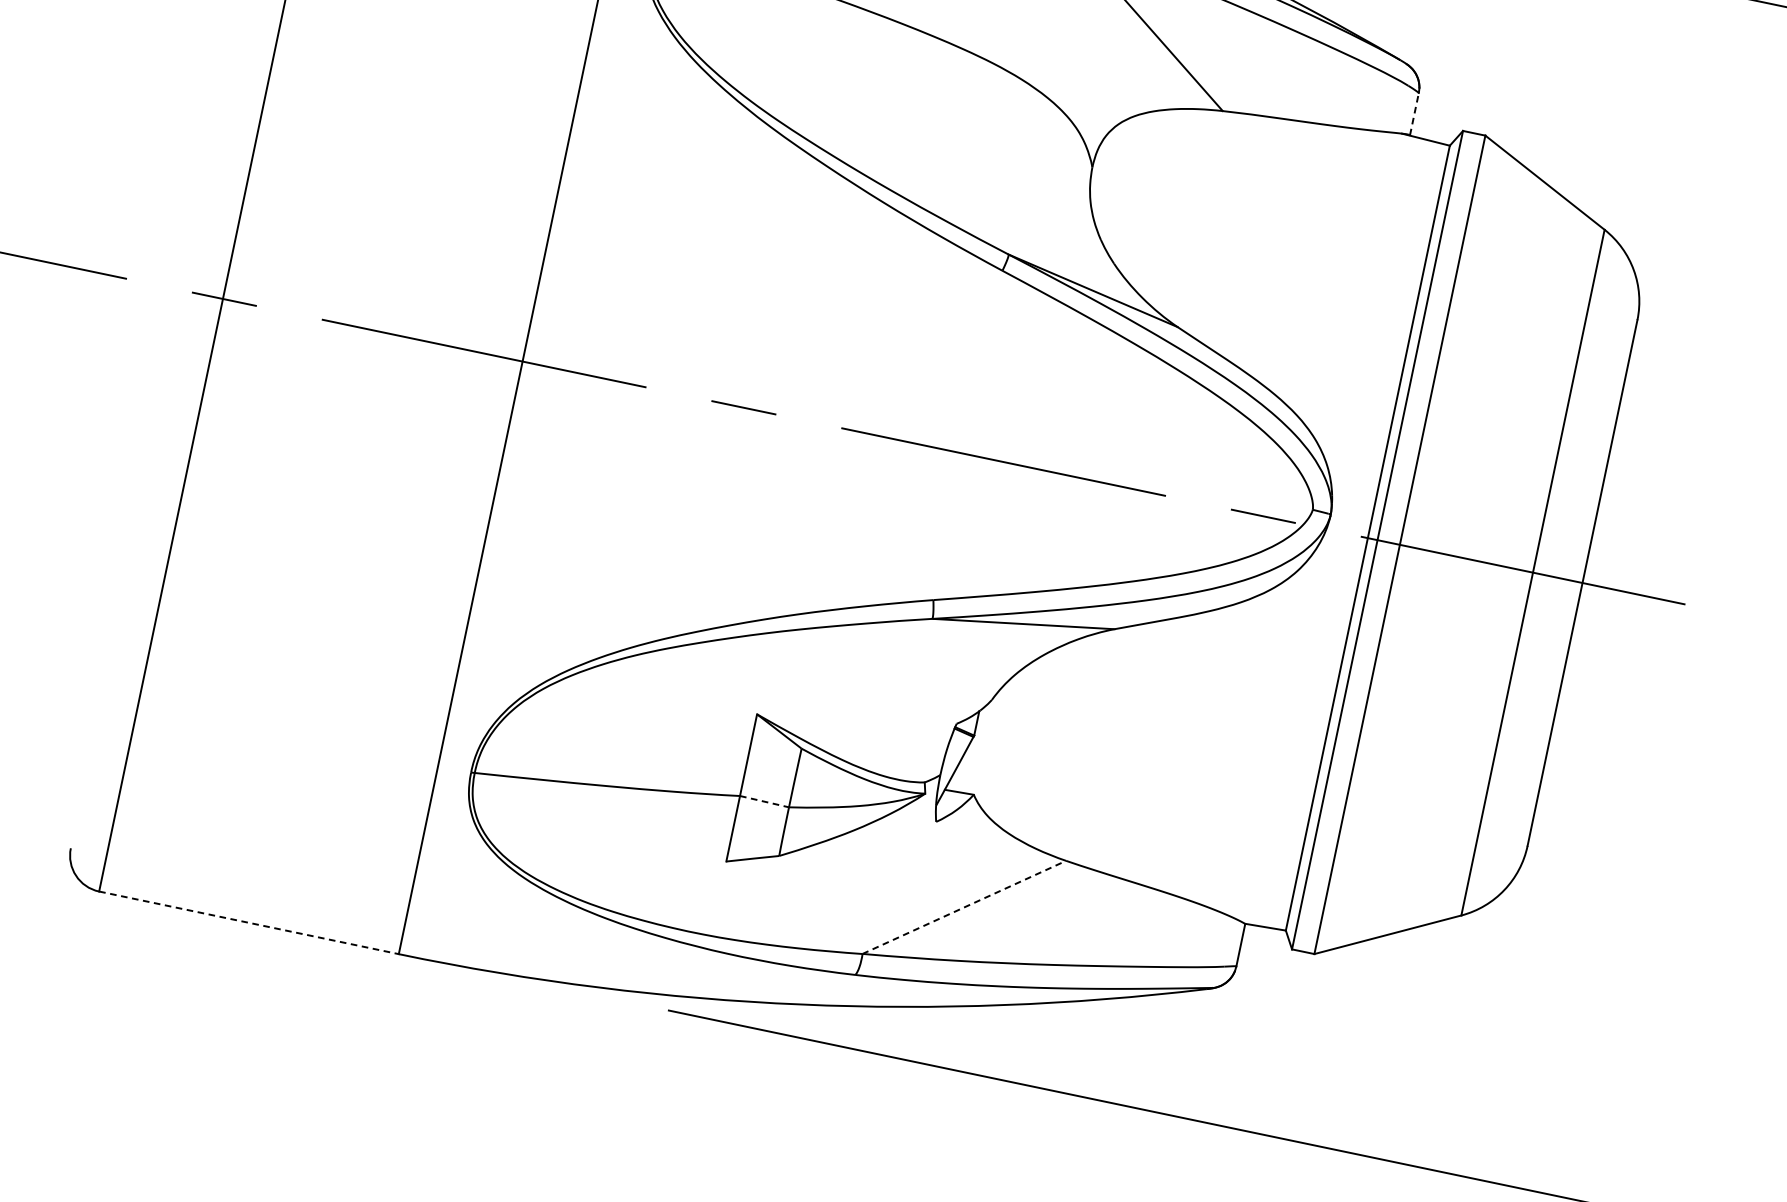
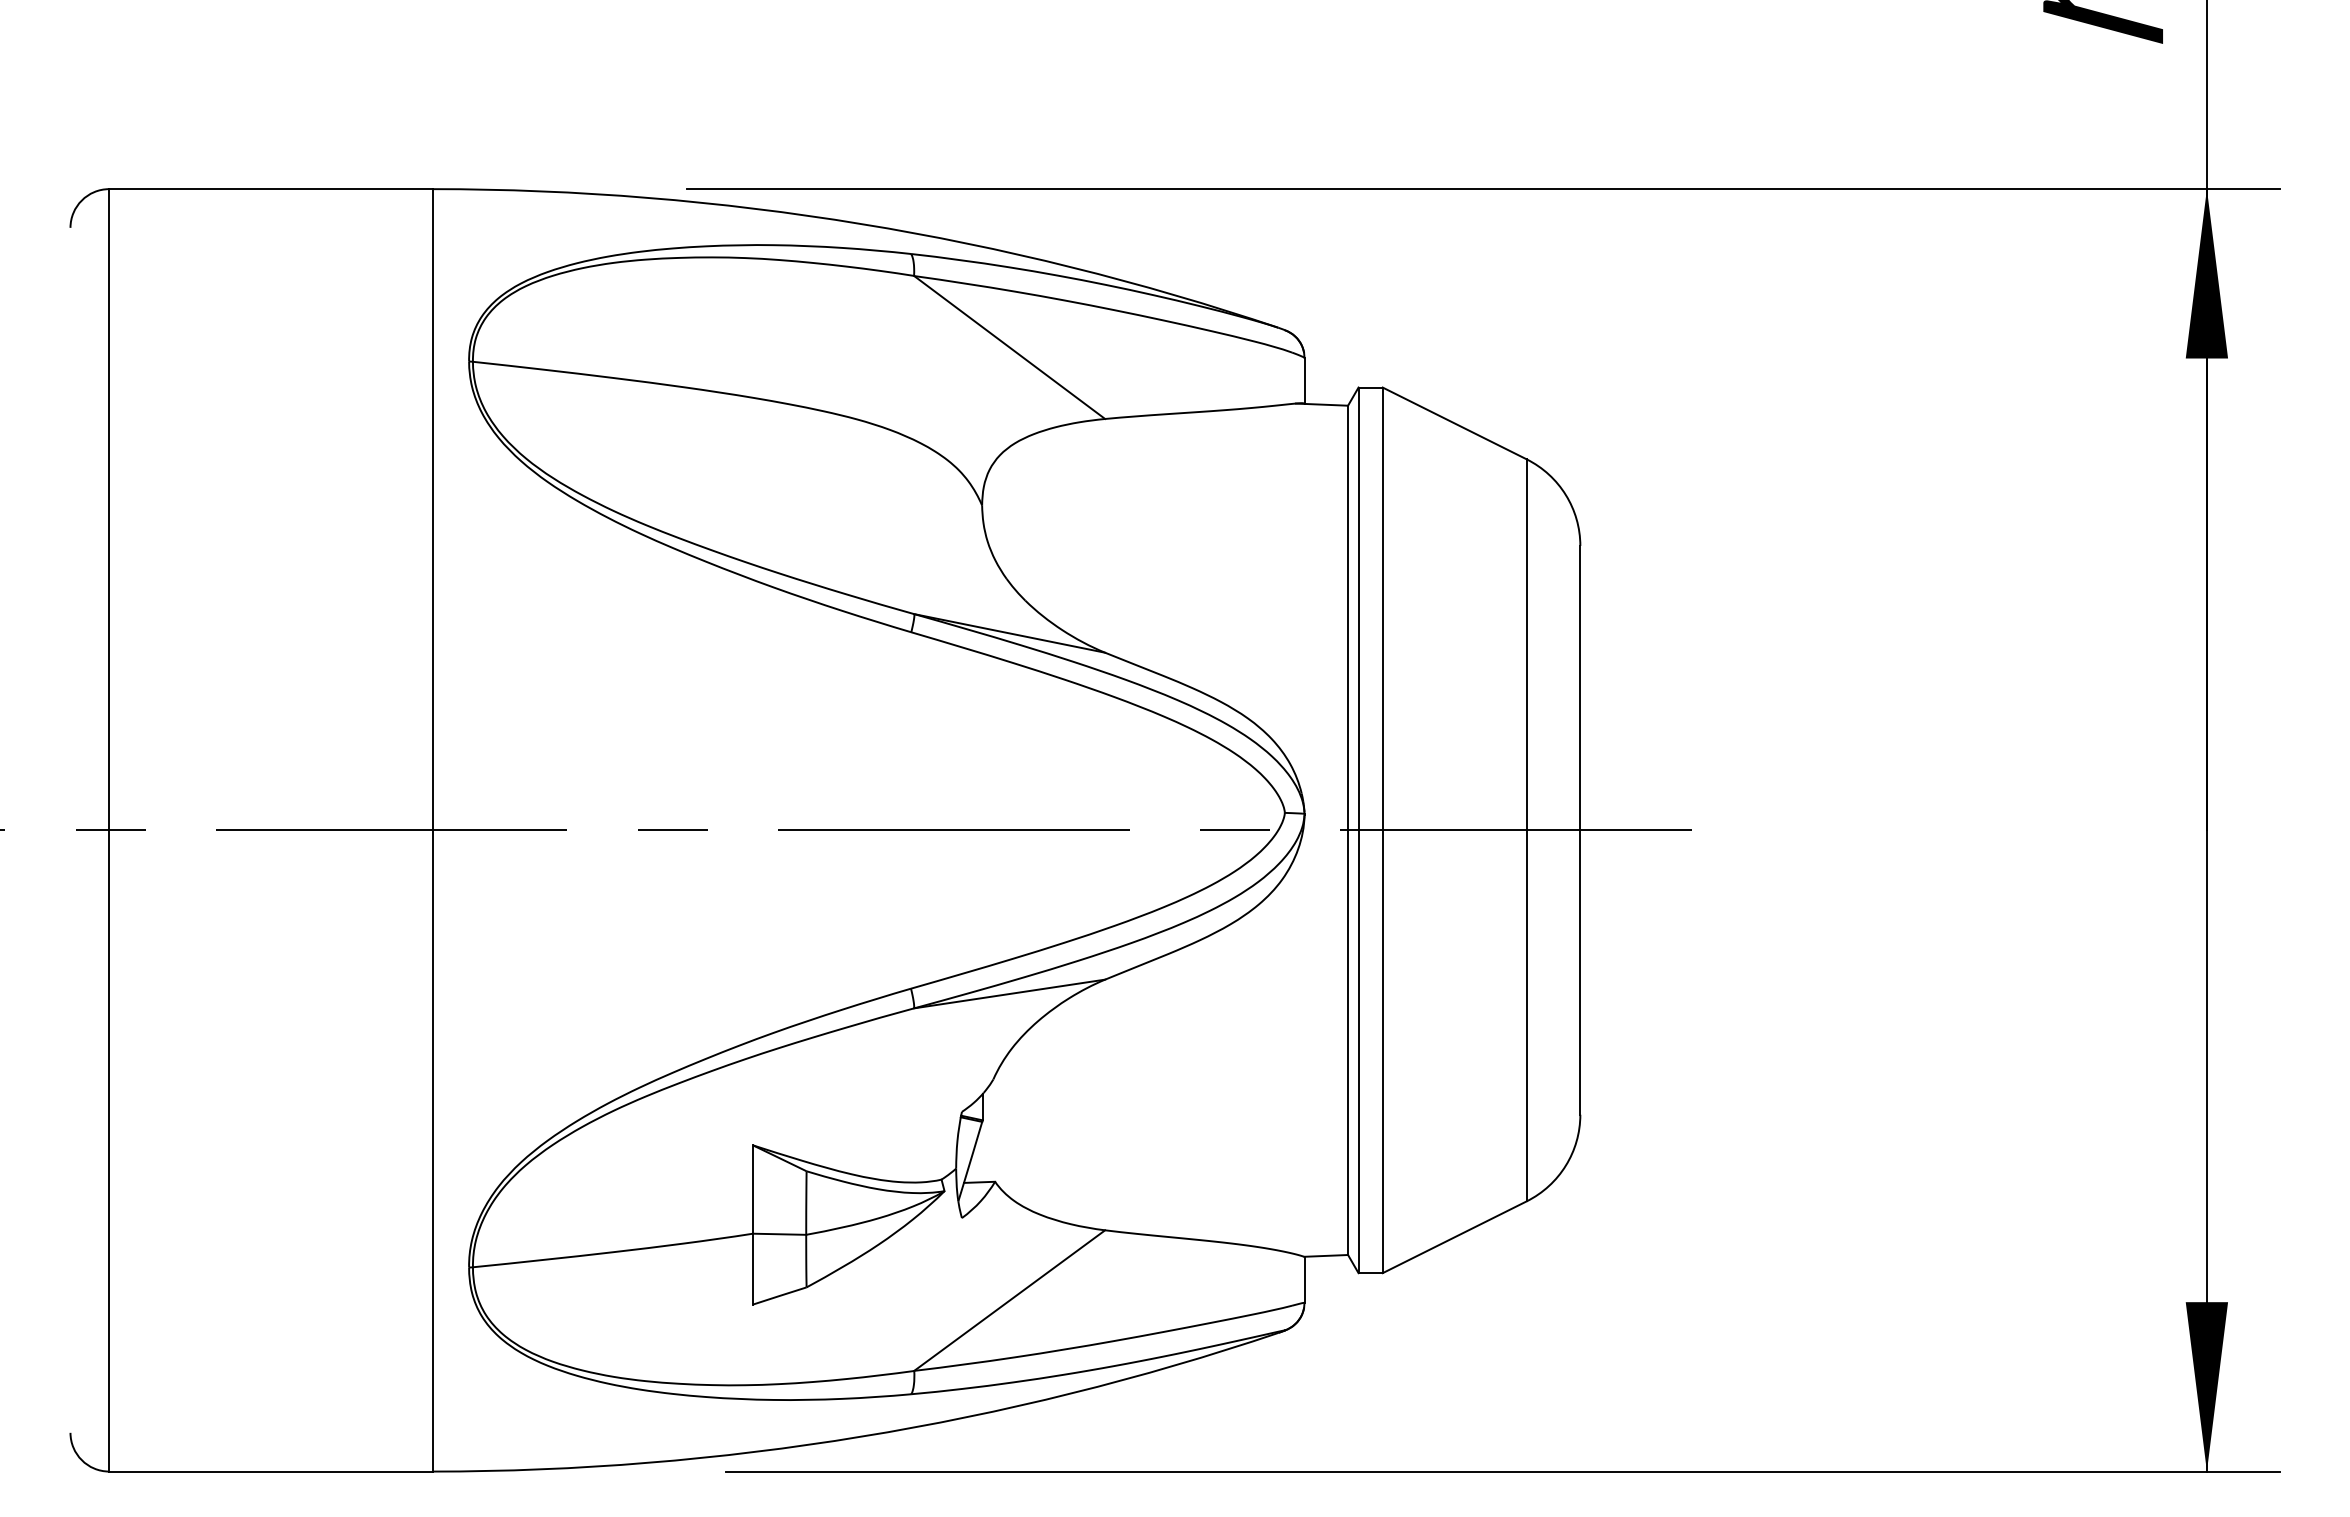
line: (1414, 114) -> (1304, 380), dashed -> solid
line: (764, 801) -> (779, 1234), dashed -> solid
line: (964, 907) -> (1009, 1300), dashed -> solid
line: (249, 922) -> (271, 1471), dashed -> solid

